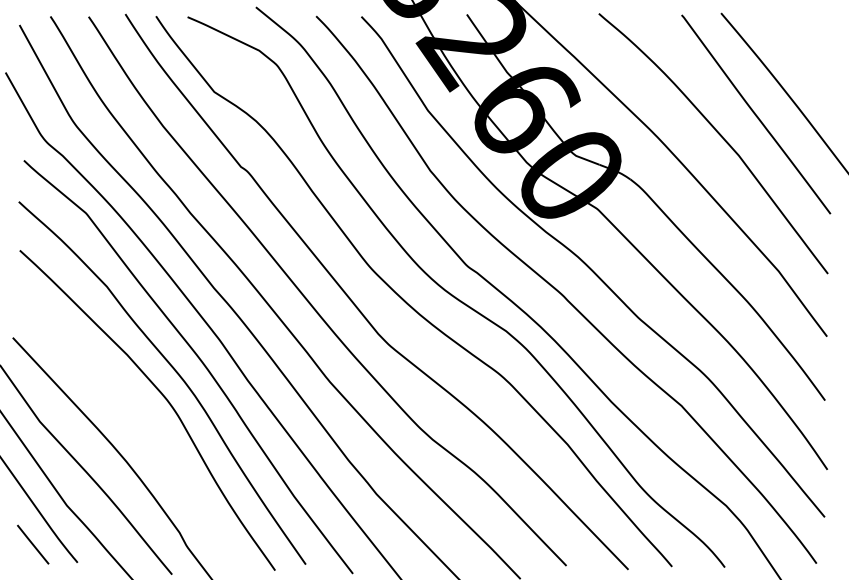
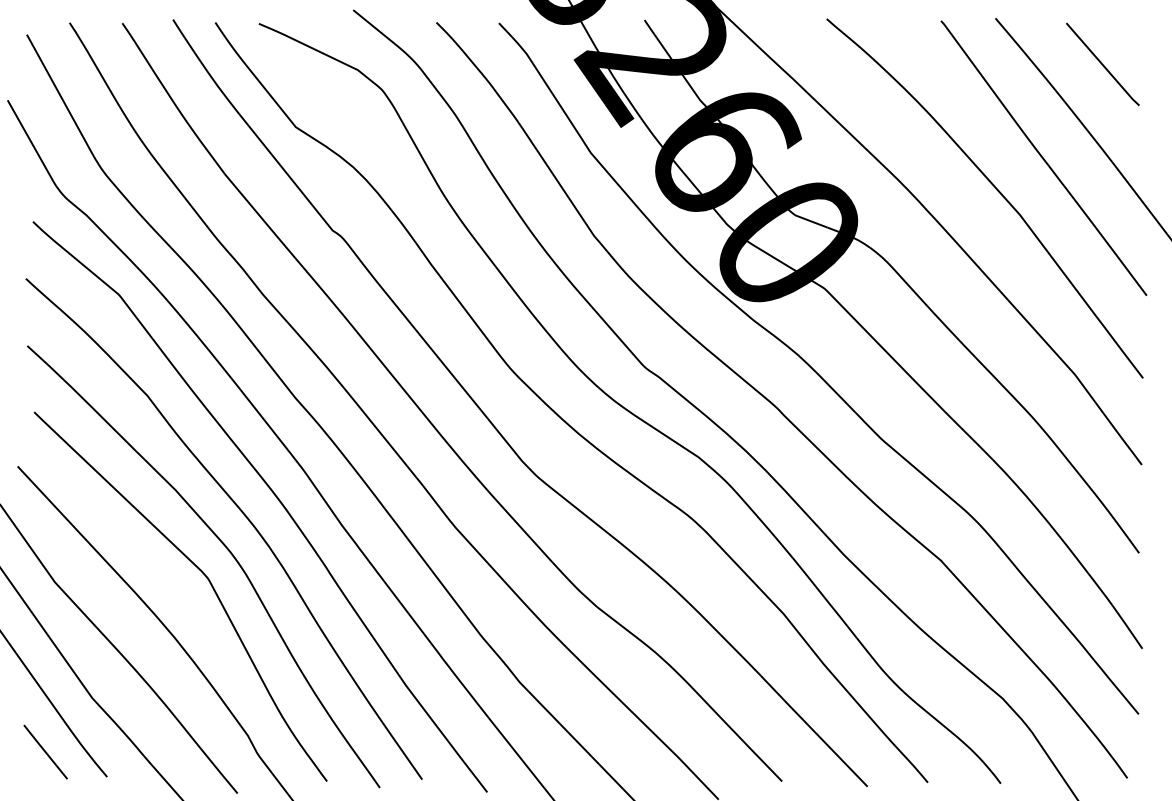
line: (798, 45) -> (1102, 63), added
curve: (148, 418) -> (205, 577), added

